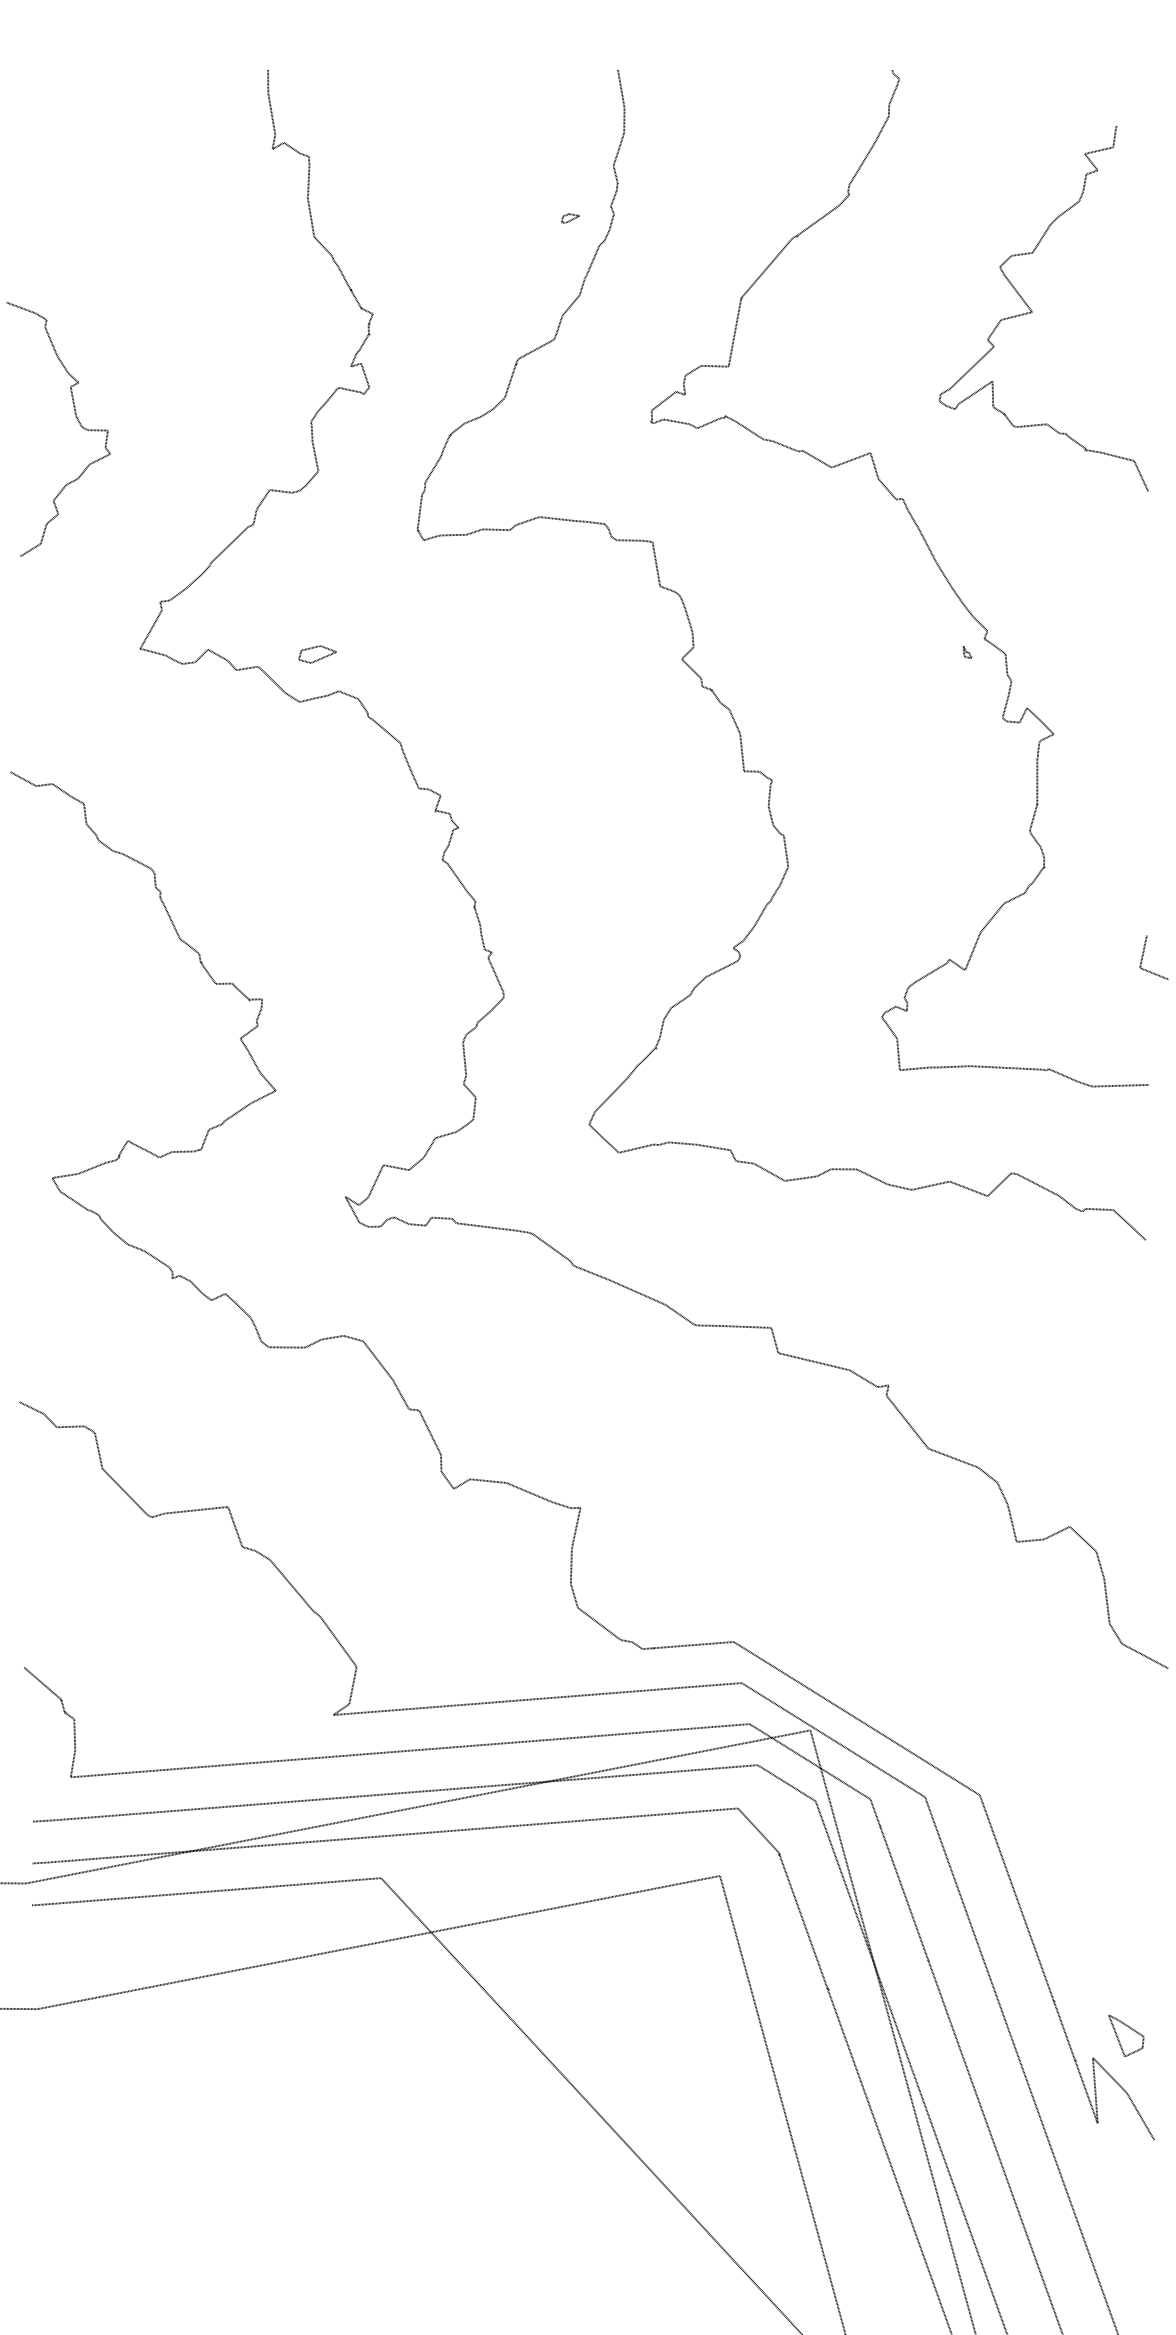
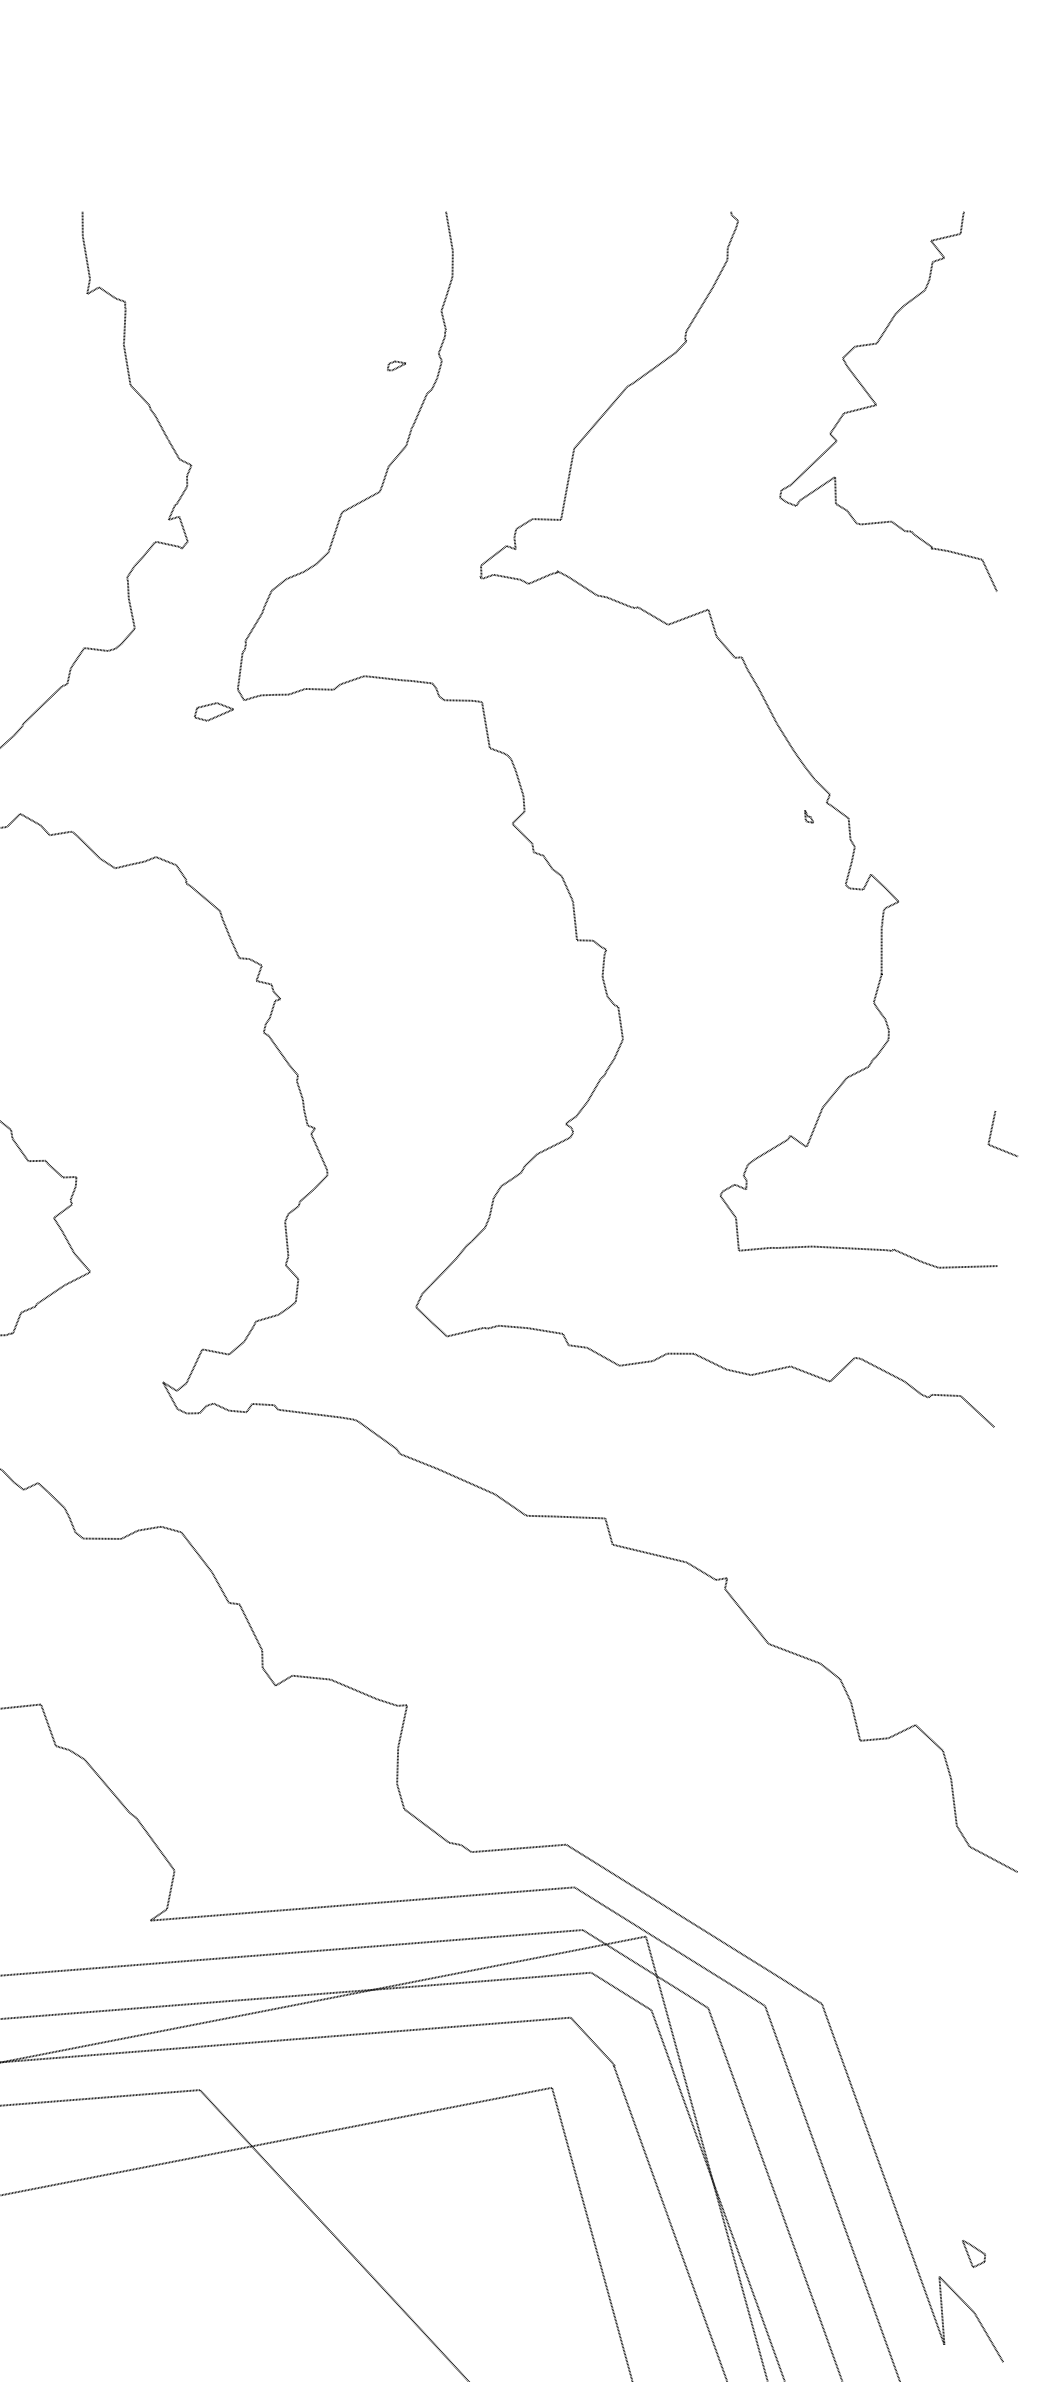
curve: (1032, 310) -> (876, 403), moved
part: (317, 654) -> (213, 711), moved
part: (1125, 2035) -> (973, 2253), size x0.62

